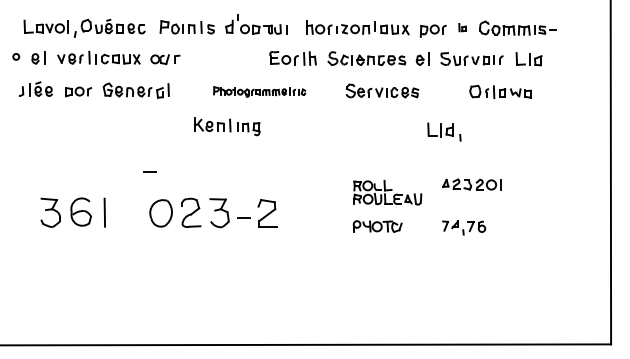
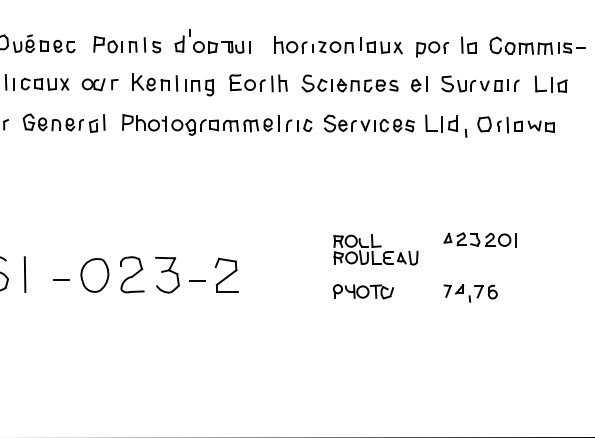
part: (462, 27) -> (468, 44), size x1.67
part: (259, 91) -> (216, 124), size x1.67
part: (227, 126) -> (173, 84), moved
part: (444, 131) -> (446, 125), moved
line: (149, 171) -> (60, 279), moved

